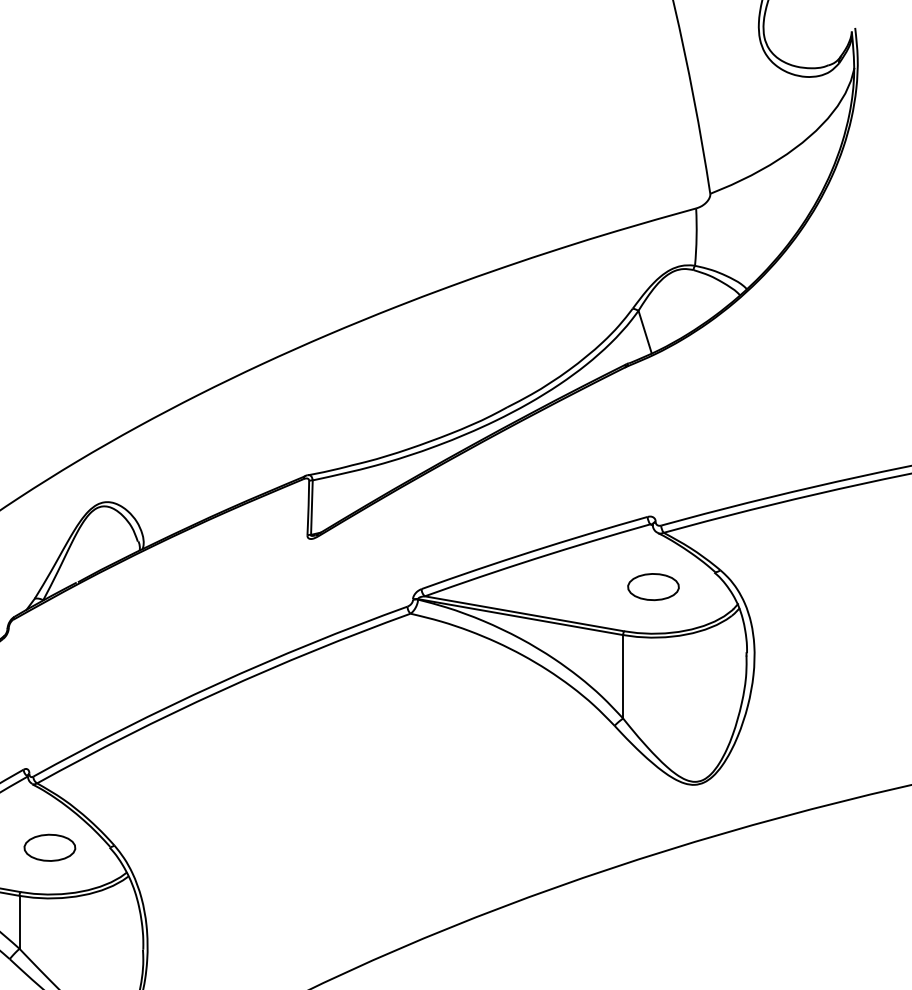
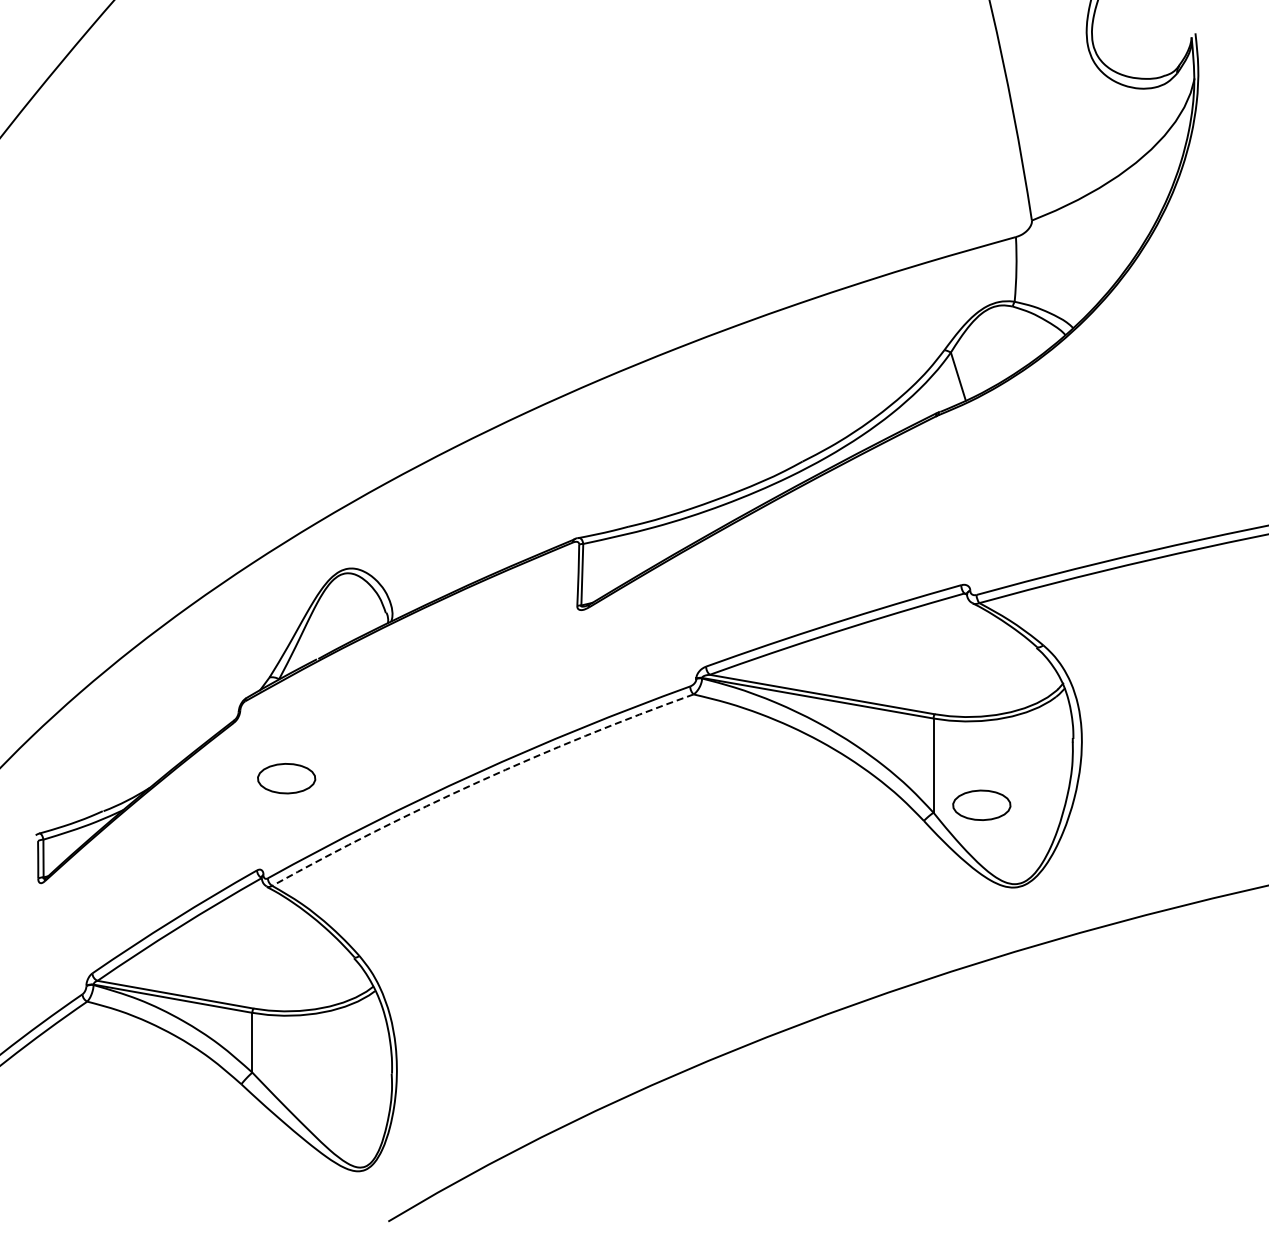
part: (653, 586) -> (981, 804), moved
arc: (220, 690) -> (479, 781), solid -> dashed
part: (49, 847) -> (286, 778), moved

